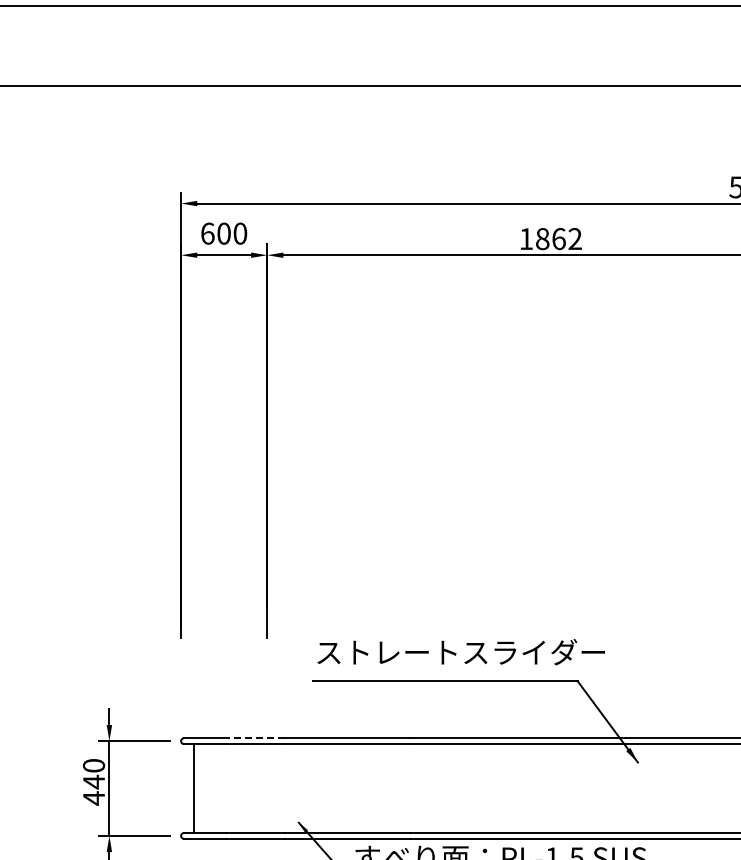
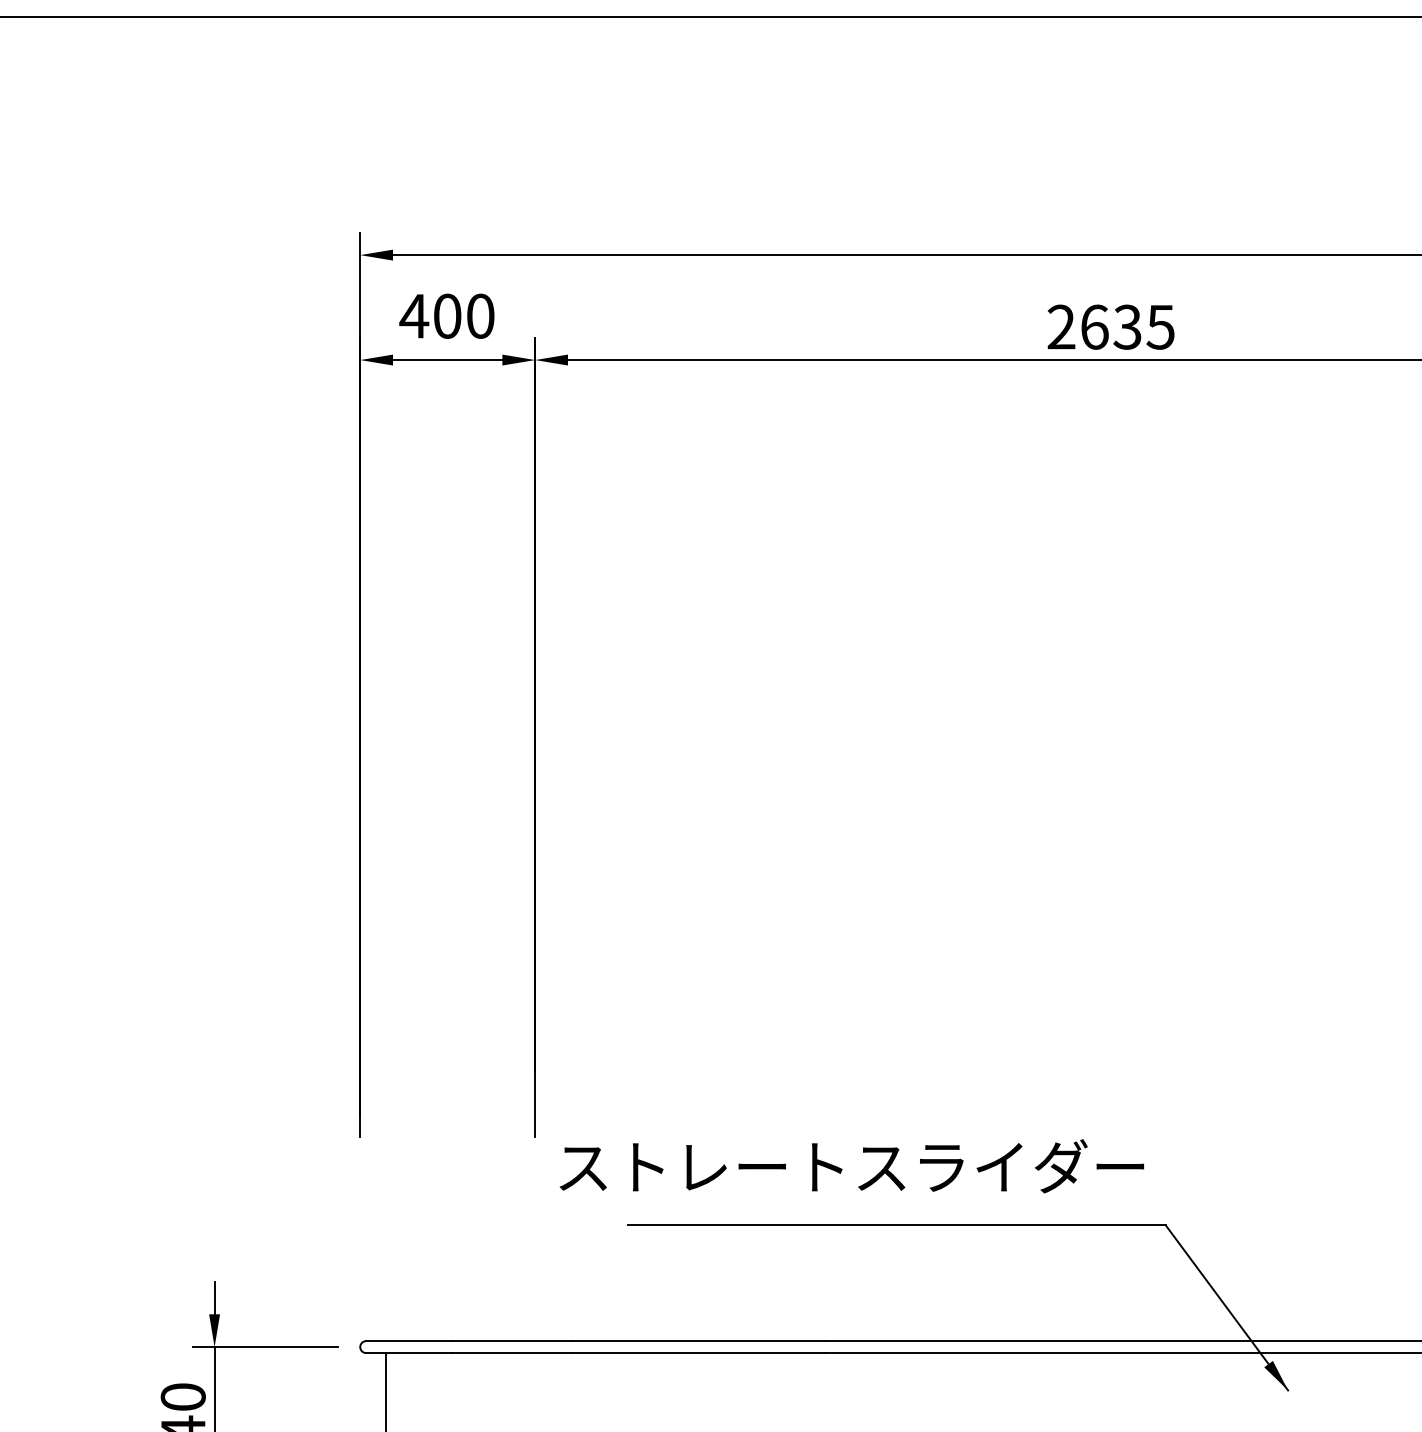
text: (207, 233) -> (413, 315), 600 -> 400
text: (550, 239) -> (1110, 328), 1862 -> 2635
text: (460, 652) -> (850, 1166), moved
line: (254, 738) -> (509, 1341), dashed -> solid

